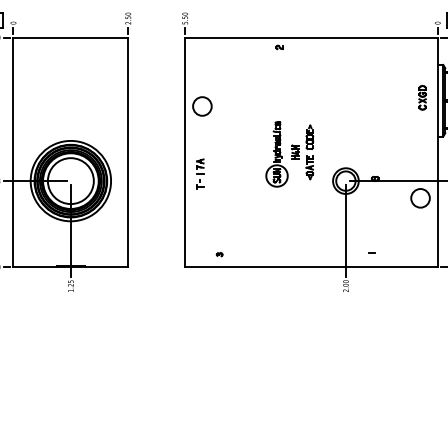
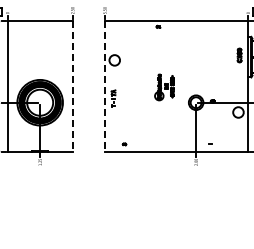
line: (127, 152) -> (72, 86), solid -> dashed
line: (184, 152) -> (104, 86), solid -> dashed
part: (290, 154) -> (164, 87), size x0.7

